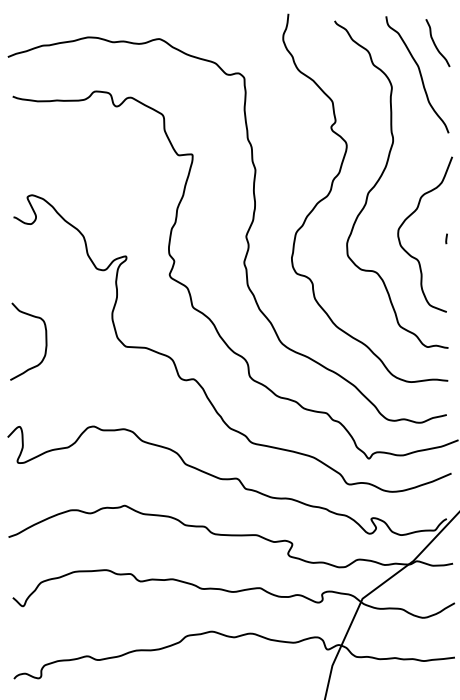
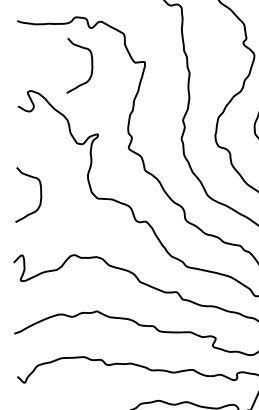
curve: (117, 159) -> (91, 65), added

